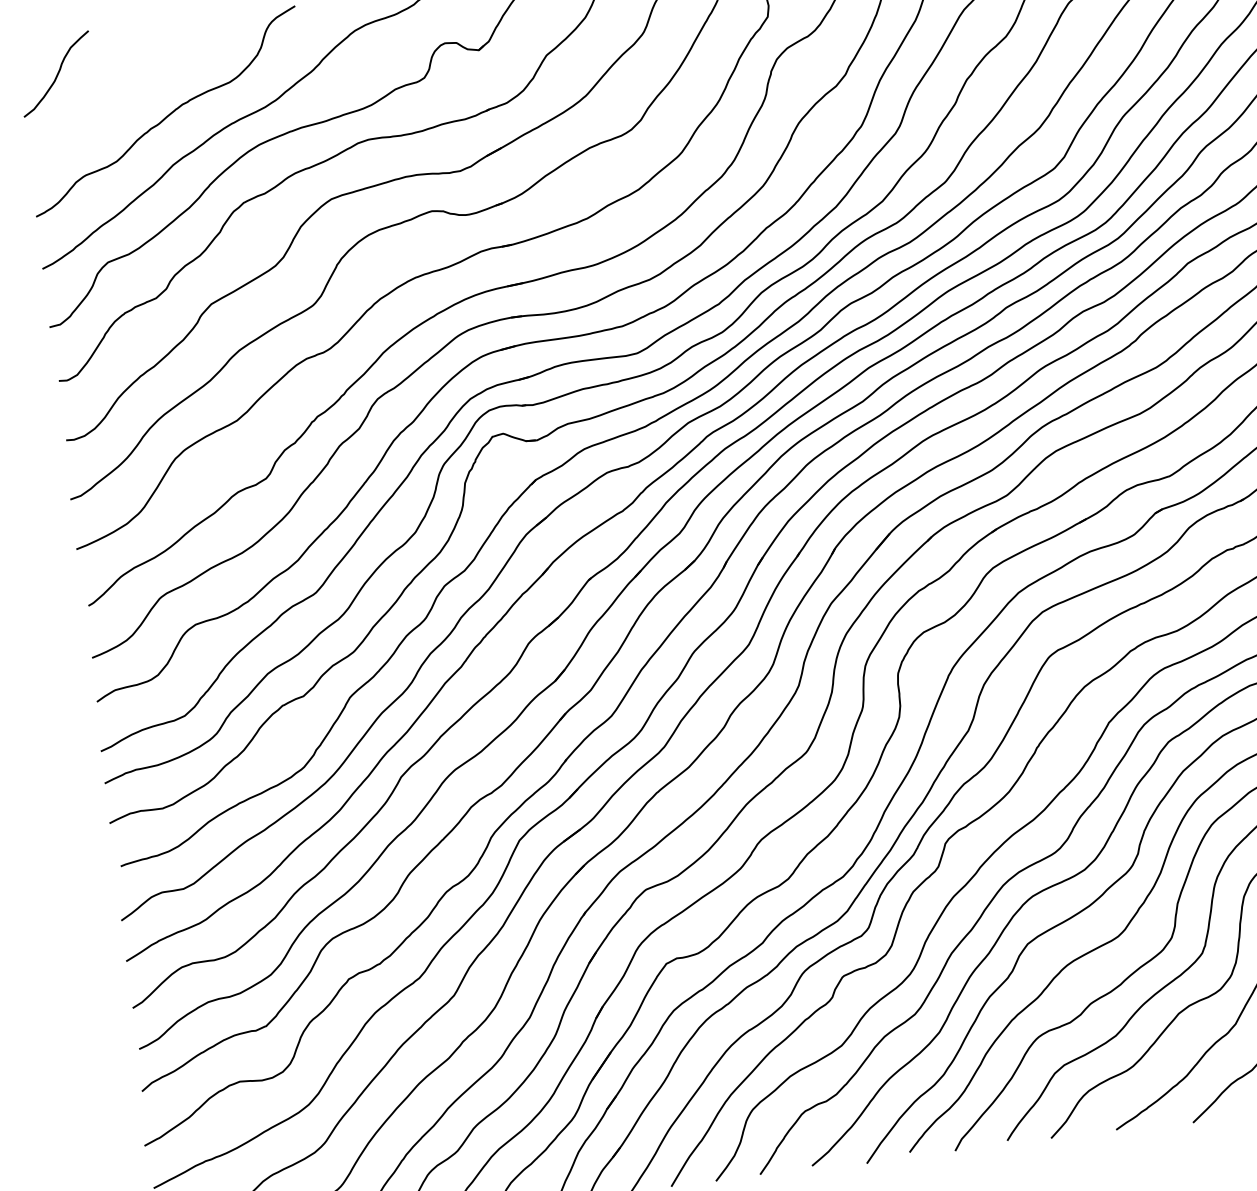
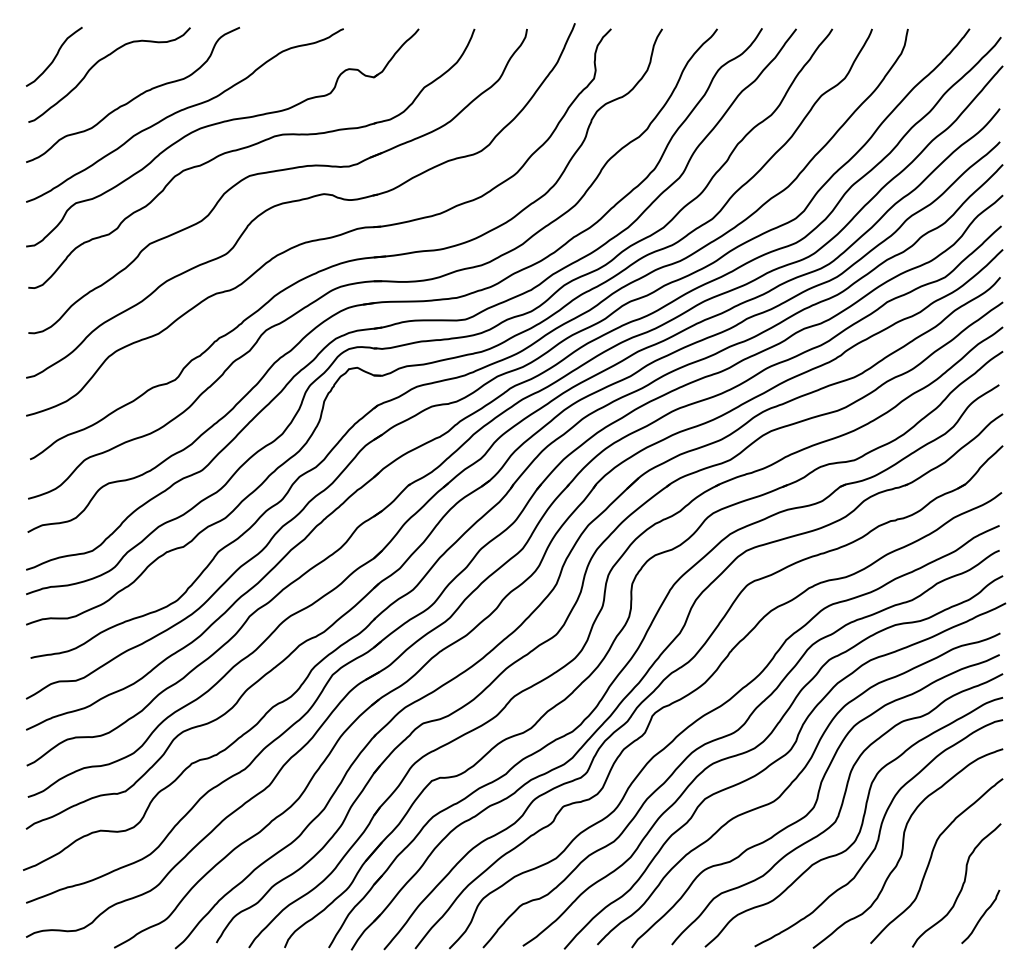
curve: (118, 71) -> (101, 60), added

